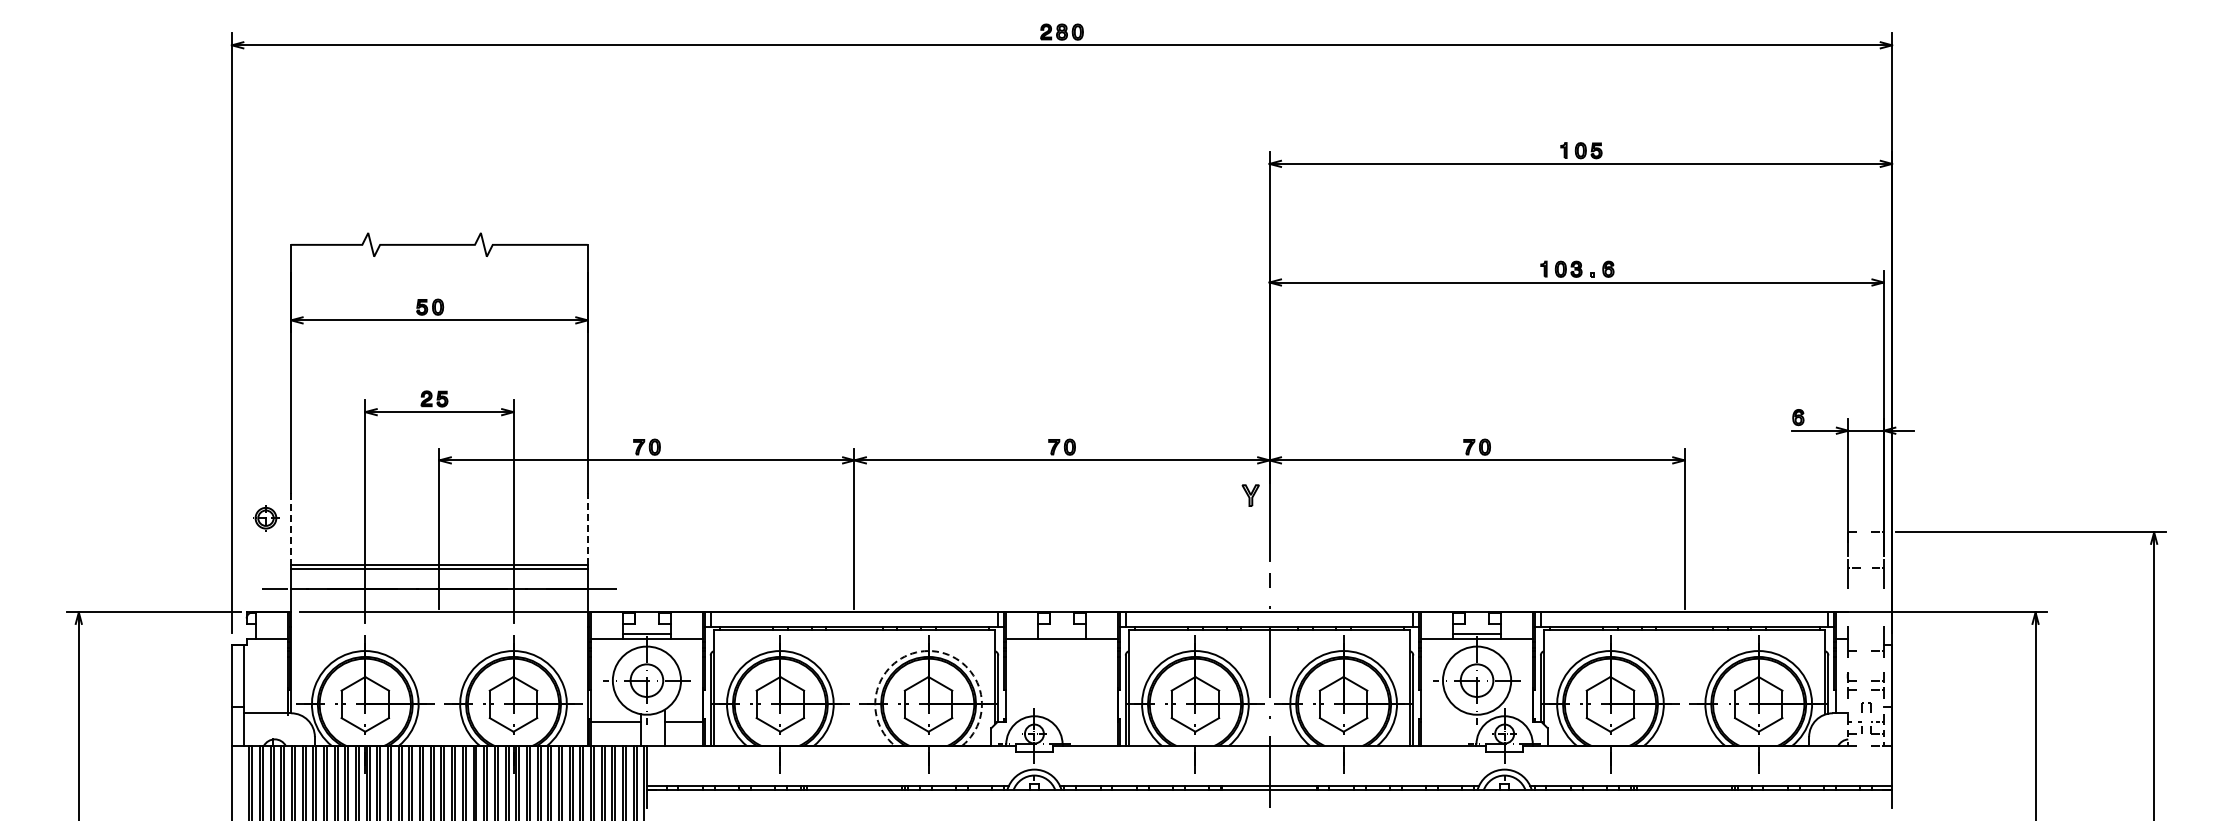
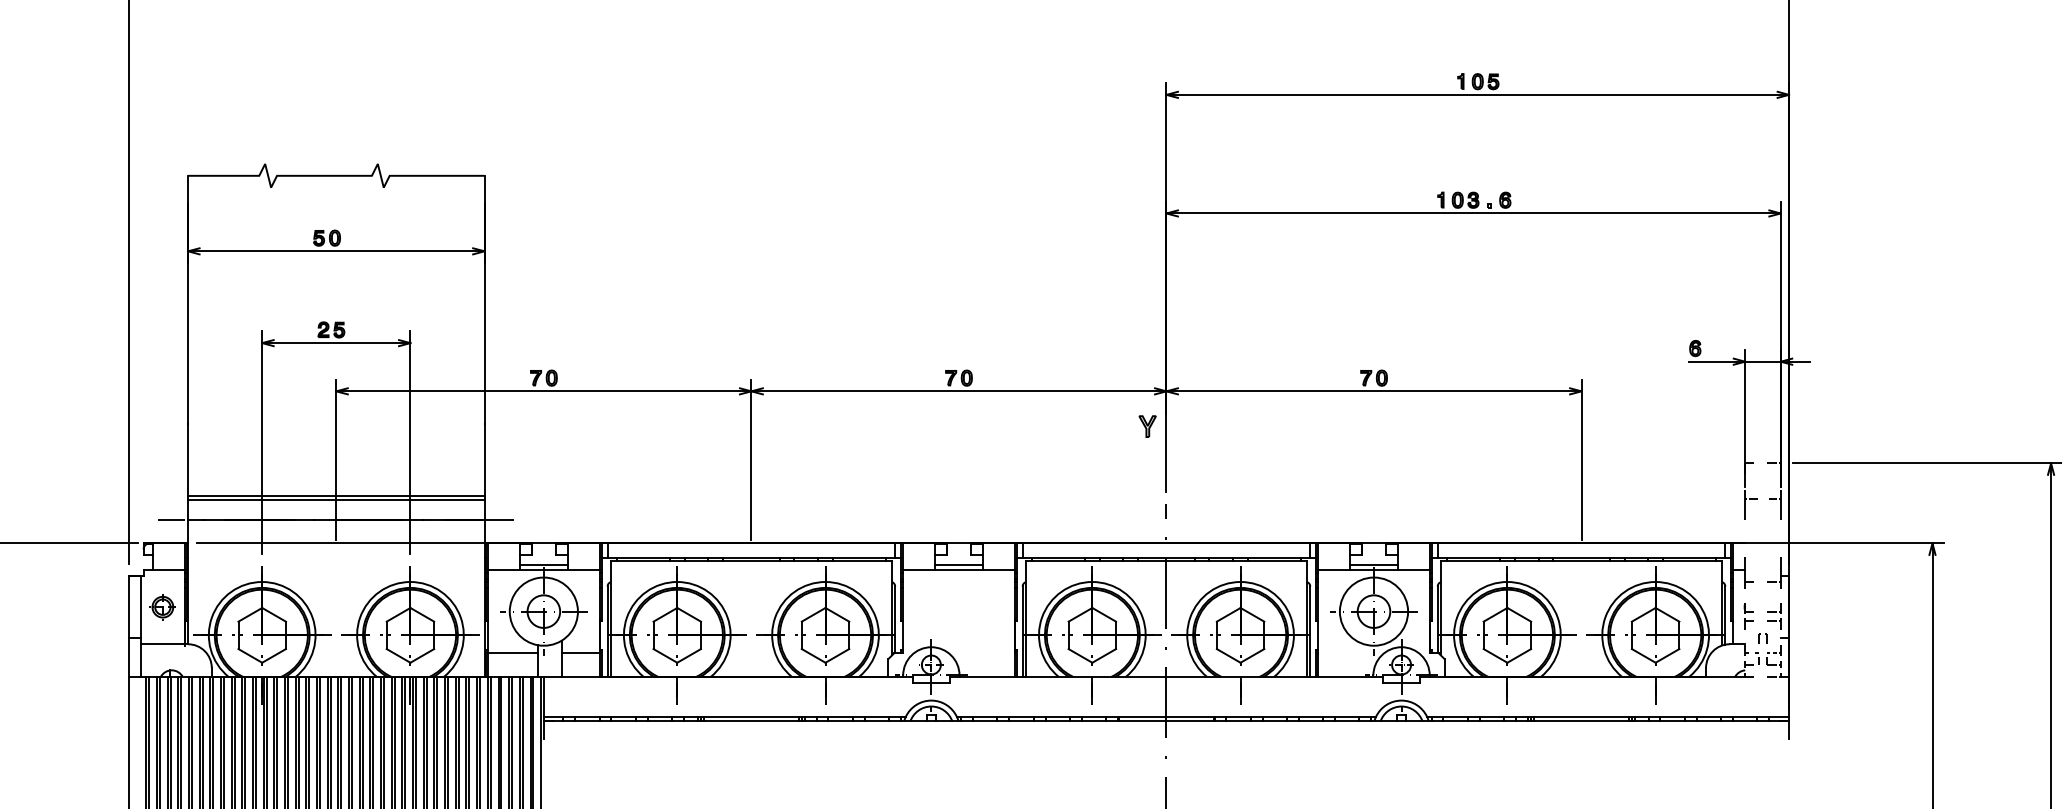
part: (266, 518) -> (163, 607), moved
line: (291, 529) -> (188, 460), dashed -> solid
line: (587, 529) -> (484, 460), dashed -> solid
line: (1061, 633) -> (958, 564), added
arc: (928, 651) -> (825, 582), dashed -> solid

